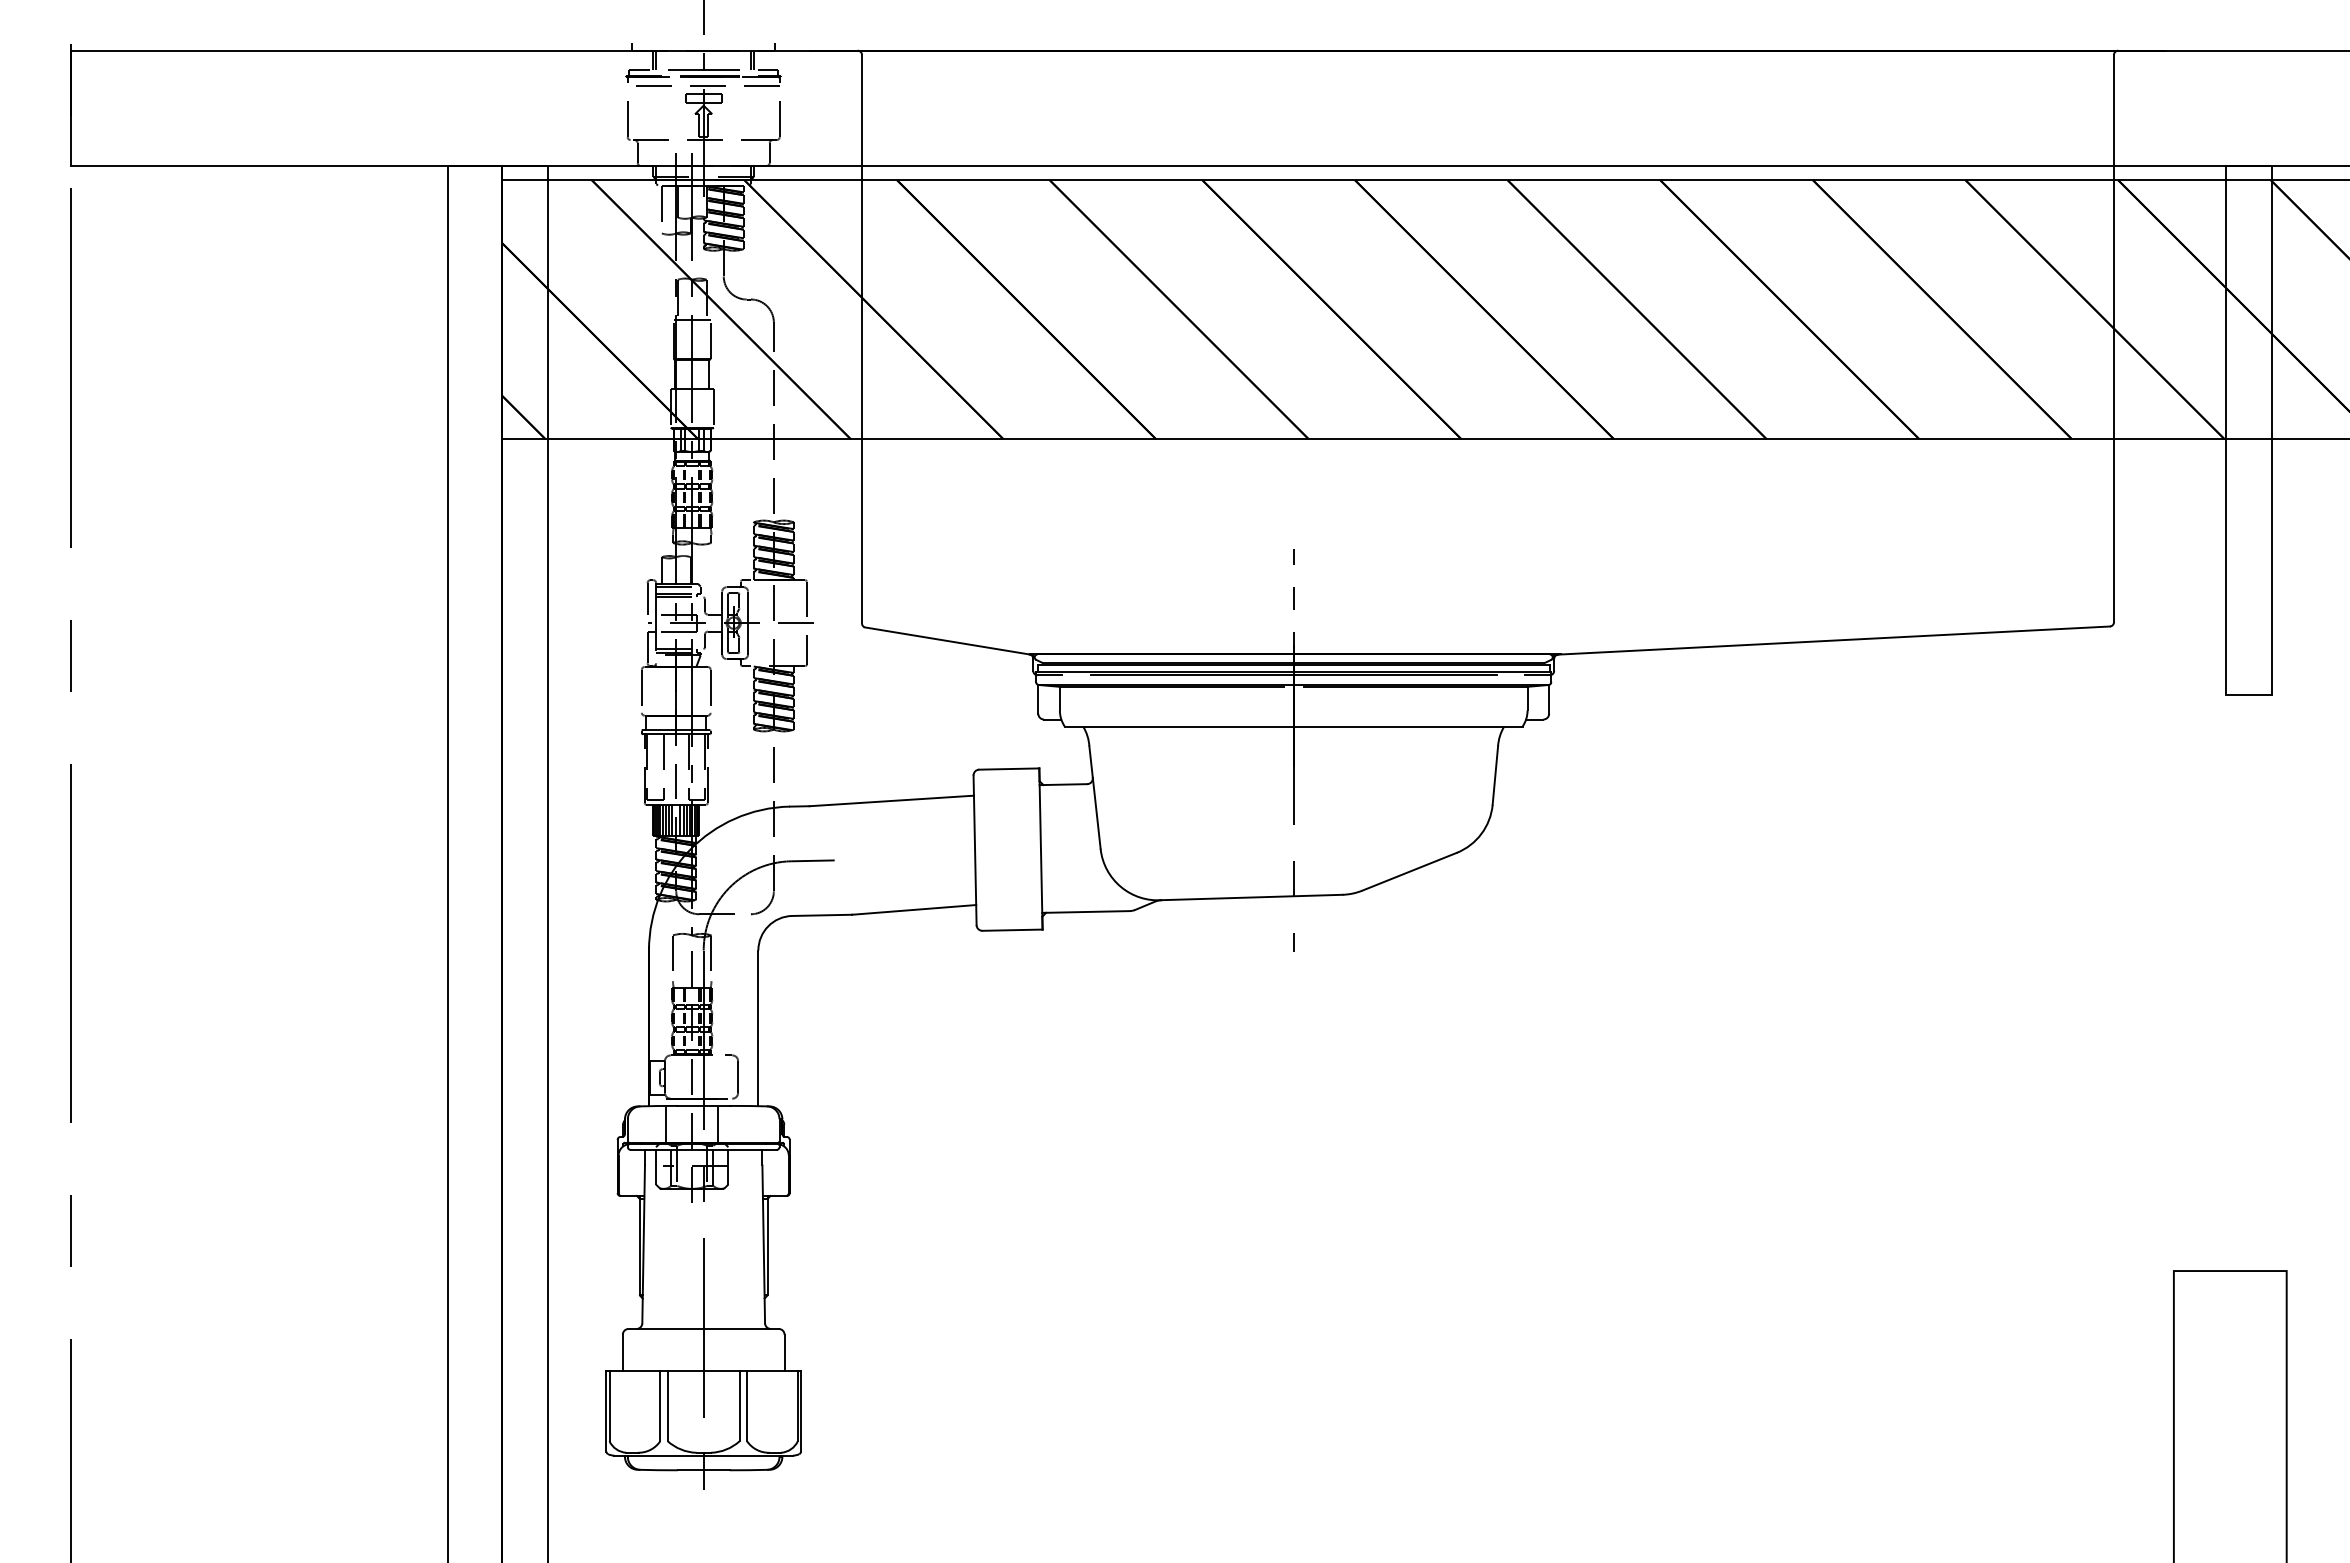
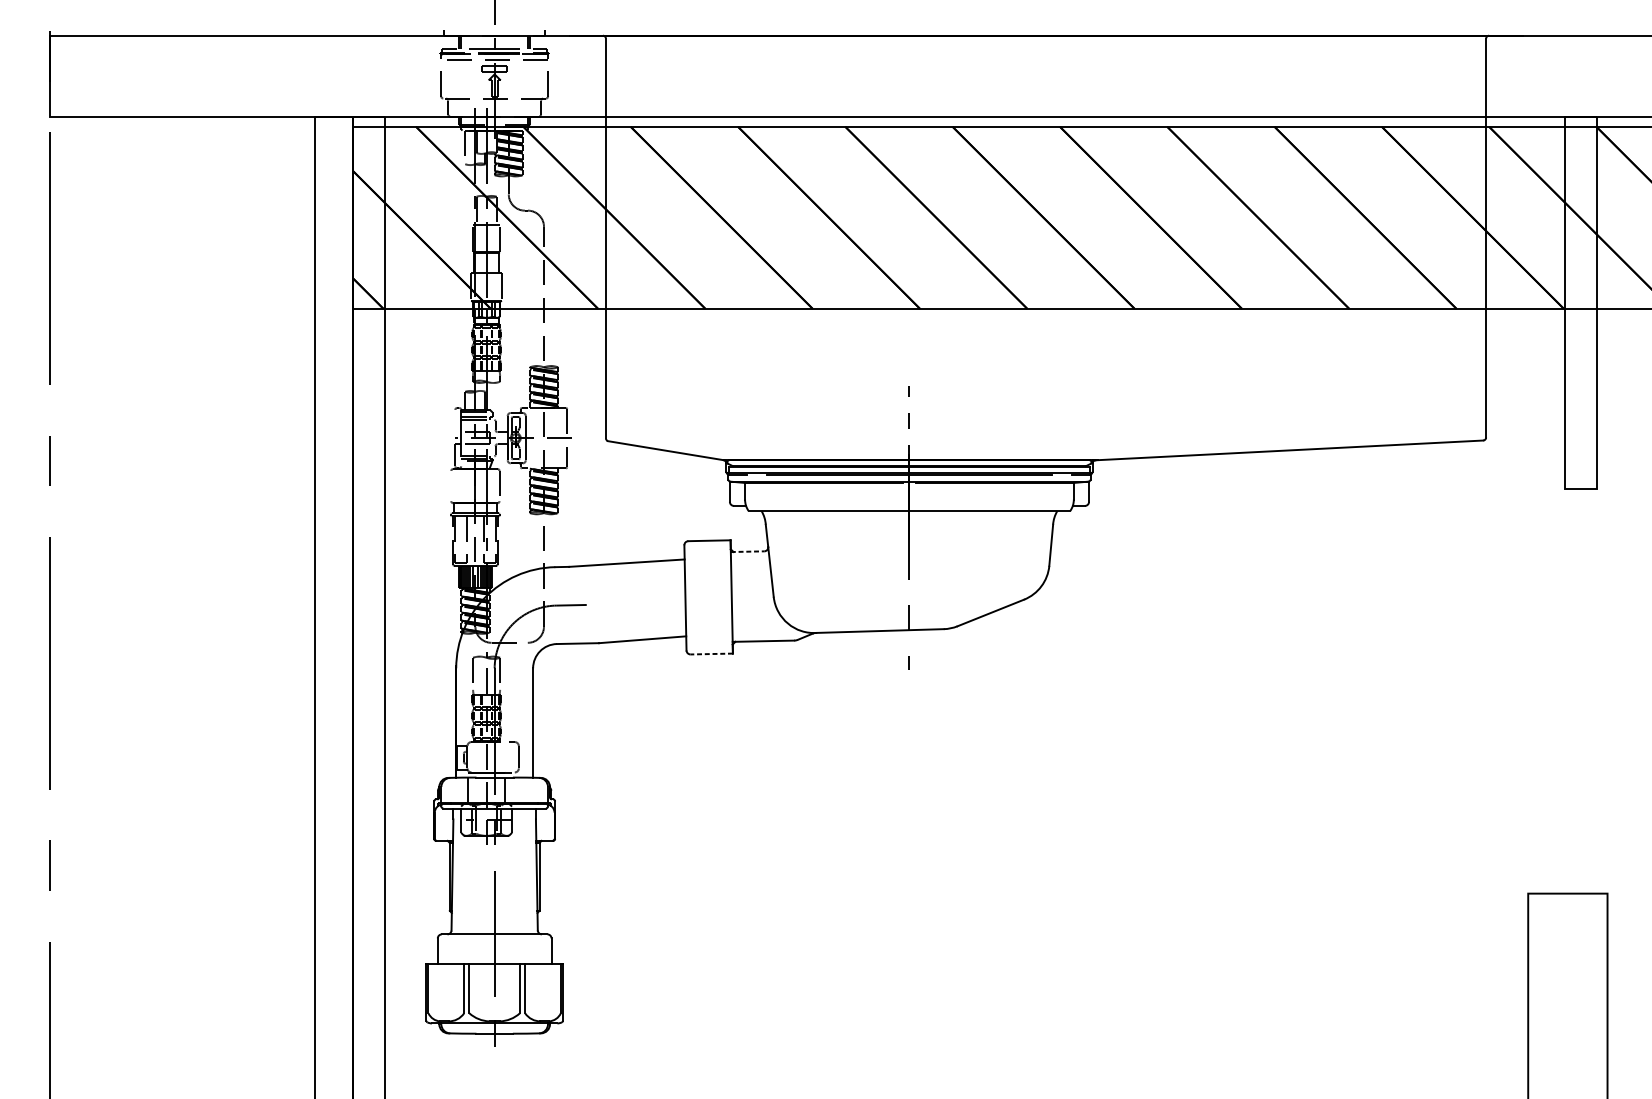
line: (647, 598) -> (455, 420), removed
line: (641, 690) -> (450, 485), removed
line: (1063, 784) -> (747, 551), solid -> dashed
line: (1012, 930) -> (711, 654), solid -> dashed

